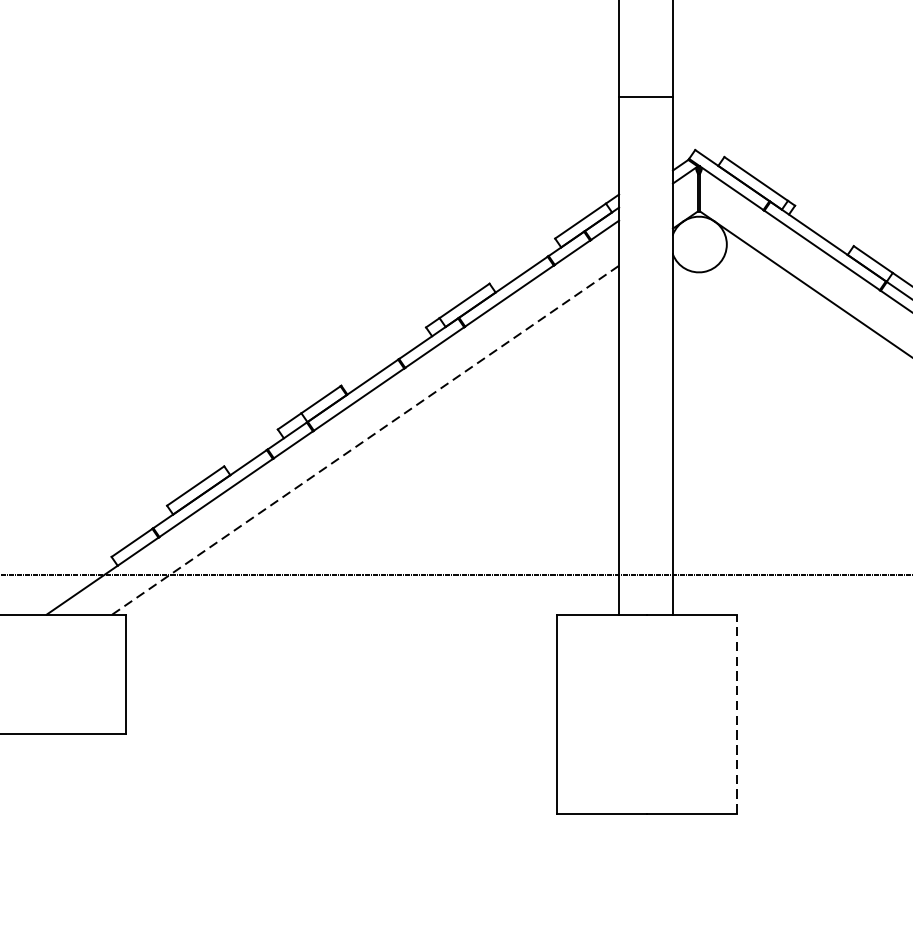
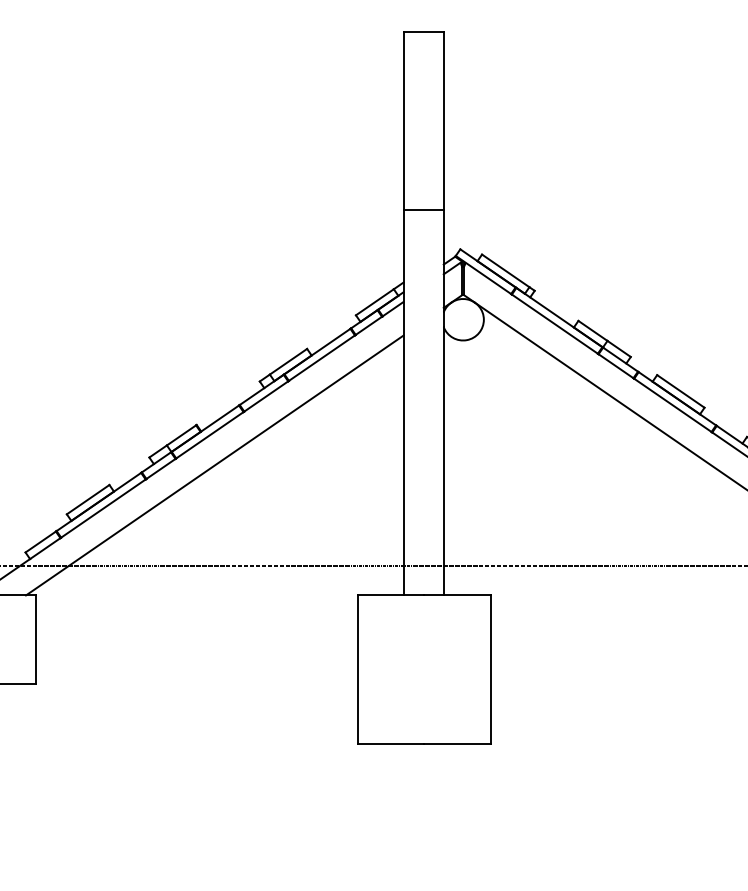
line: (366, 440) -> (215, 465), dashed -> solid
line: (737, 714) -> (491, 669), dashed -> solid

